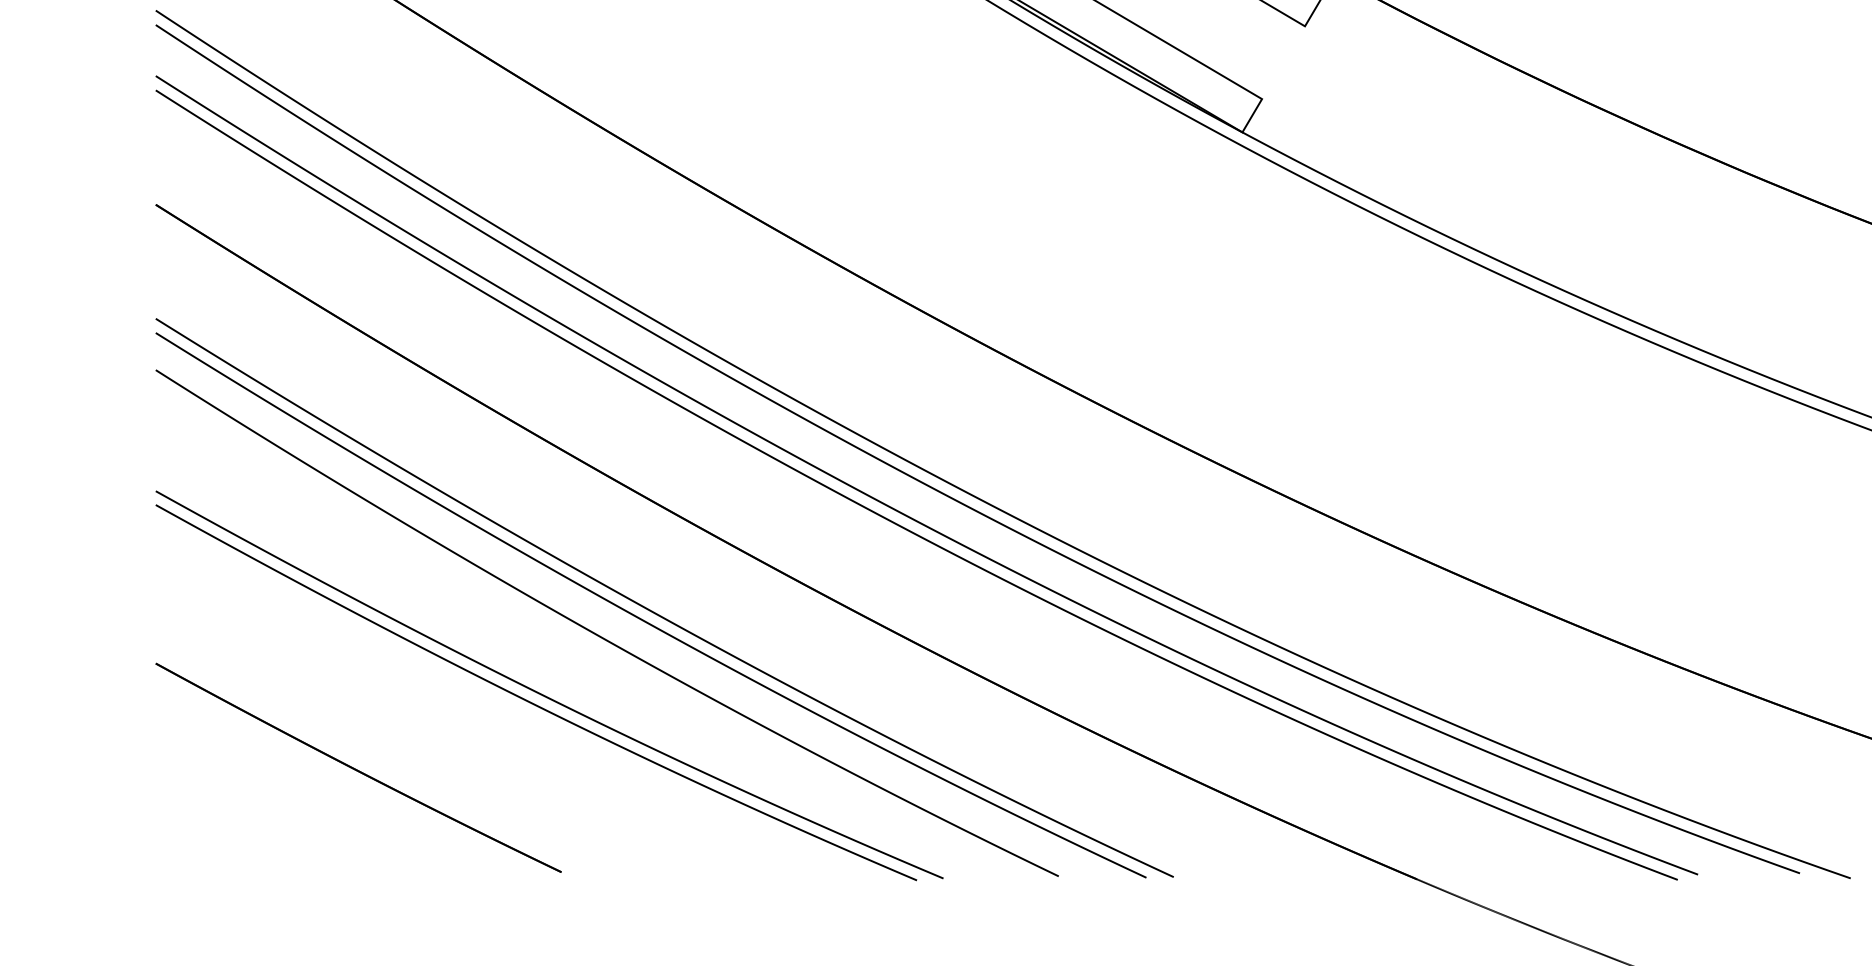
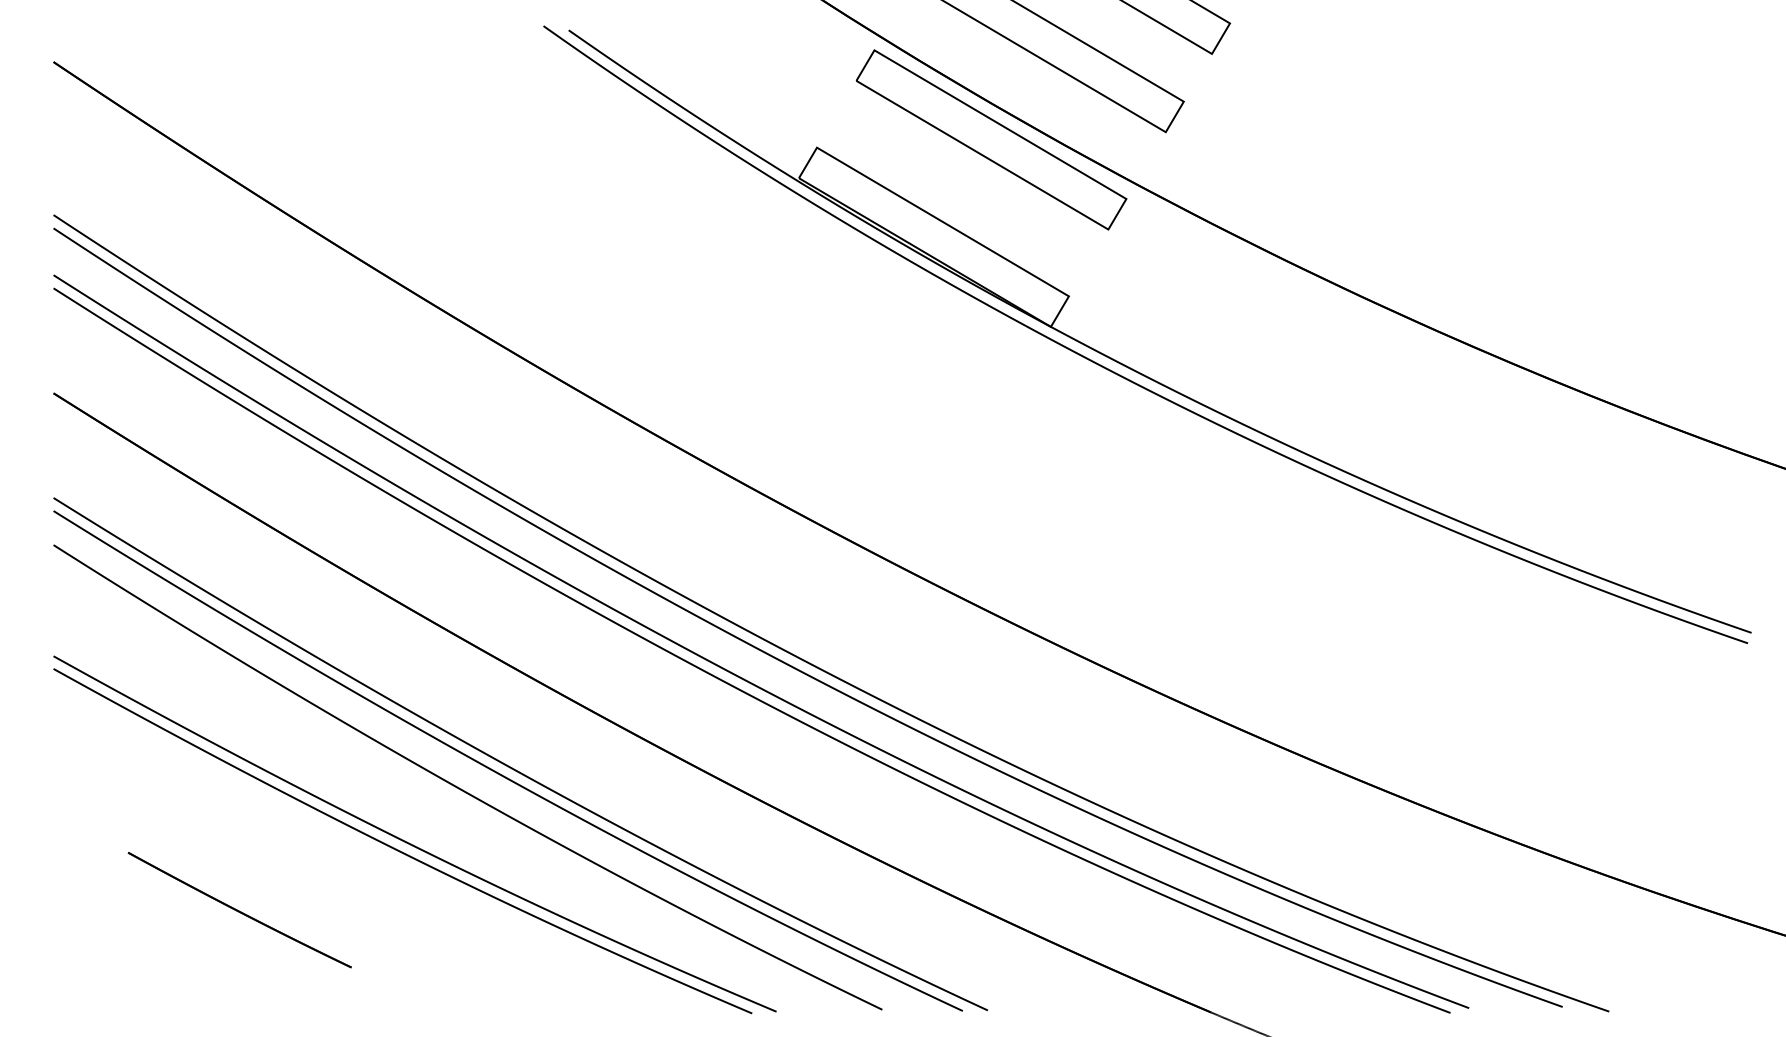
part: (358, 767) -> (239, 909), size x0.6

